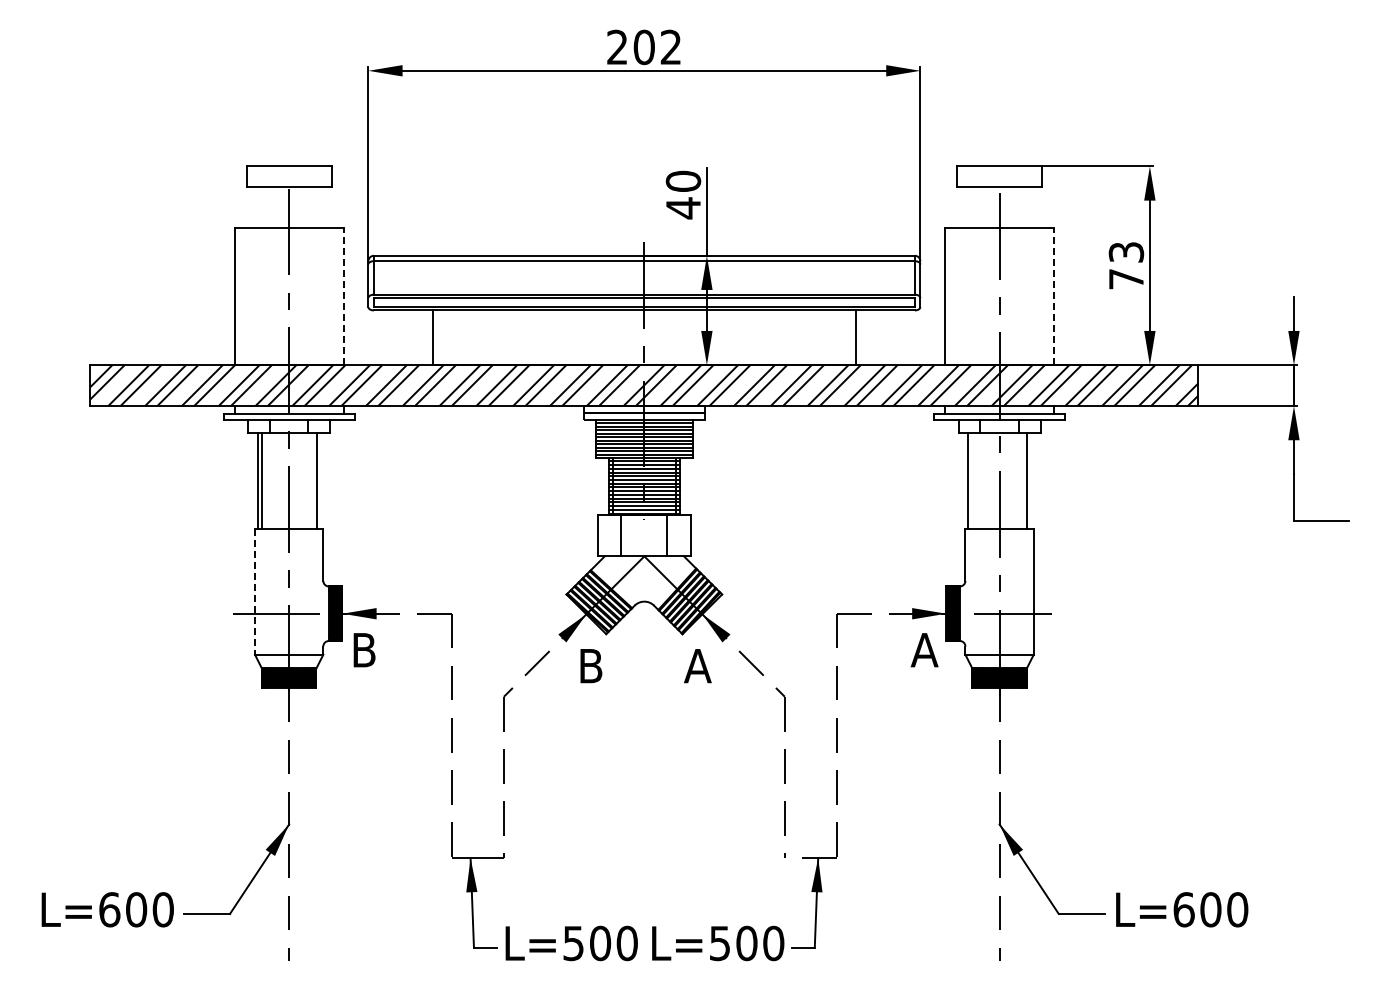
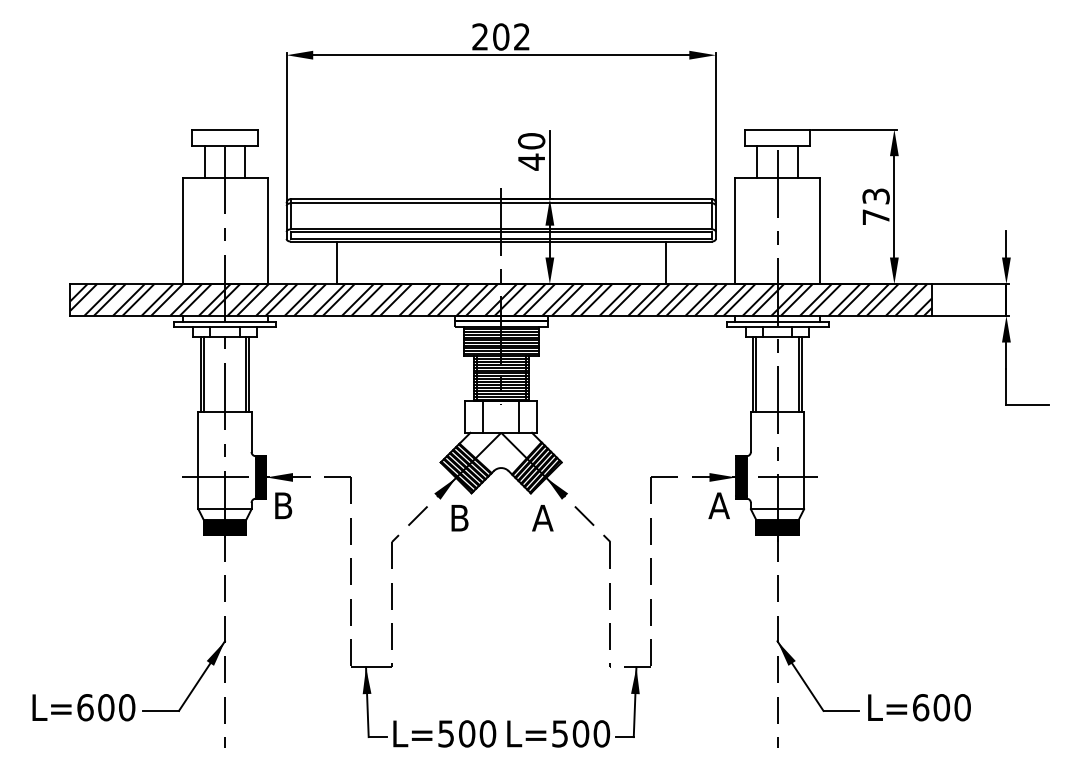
line: (263, 207) -> (205, 161), added
line: (315, 207) -> (245, 161), added
line: (973, 207) -> (757, 161), added
line: (1025, 207) -> (797, 161), added
line: (343, 296) -> (267, 230), dashed -> solid
line: (1054, 296) -> (820, 230), dashed -> solid
line: (320, 481) -> (249, 374), added
line: (972, 481) -> (756, 374), added
line: (1031, 481) -> (802, 374), added
line: (255, 591) -> (198, 460), dashed -> solid

